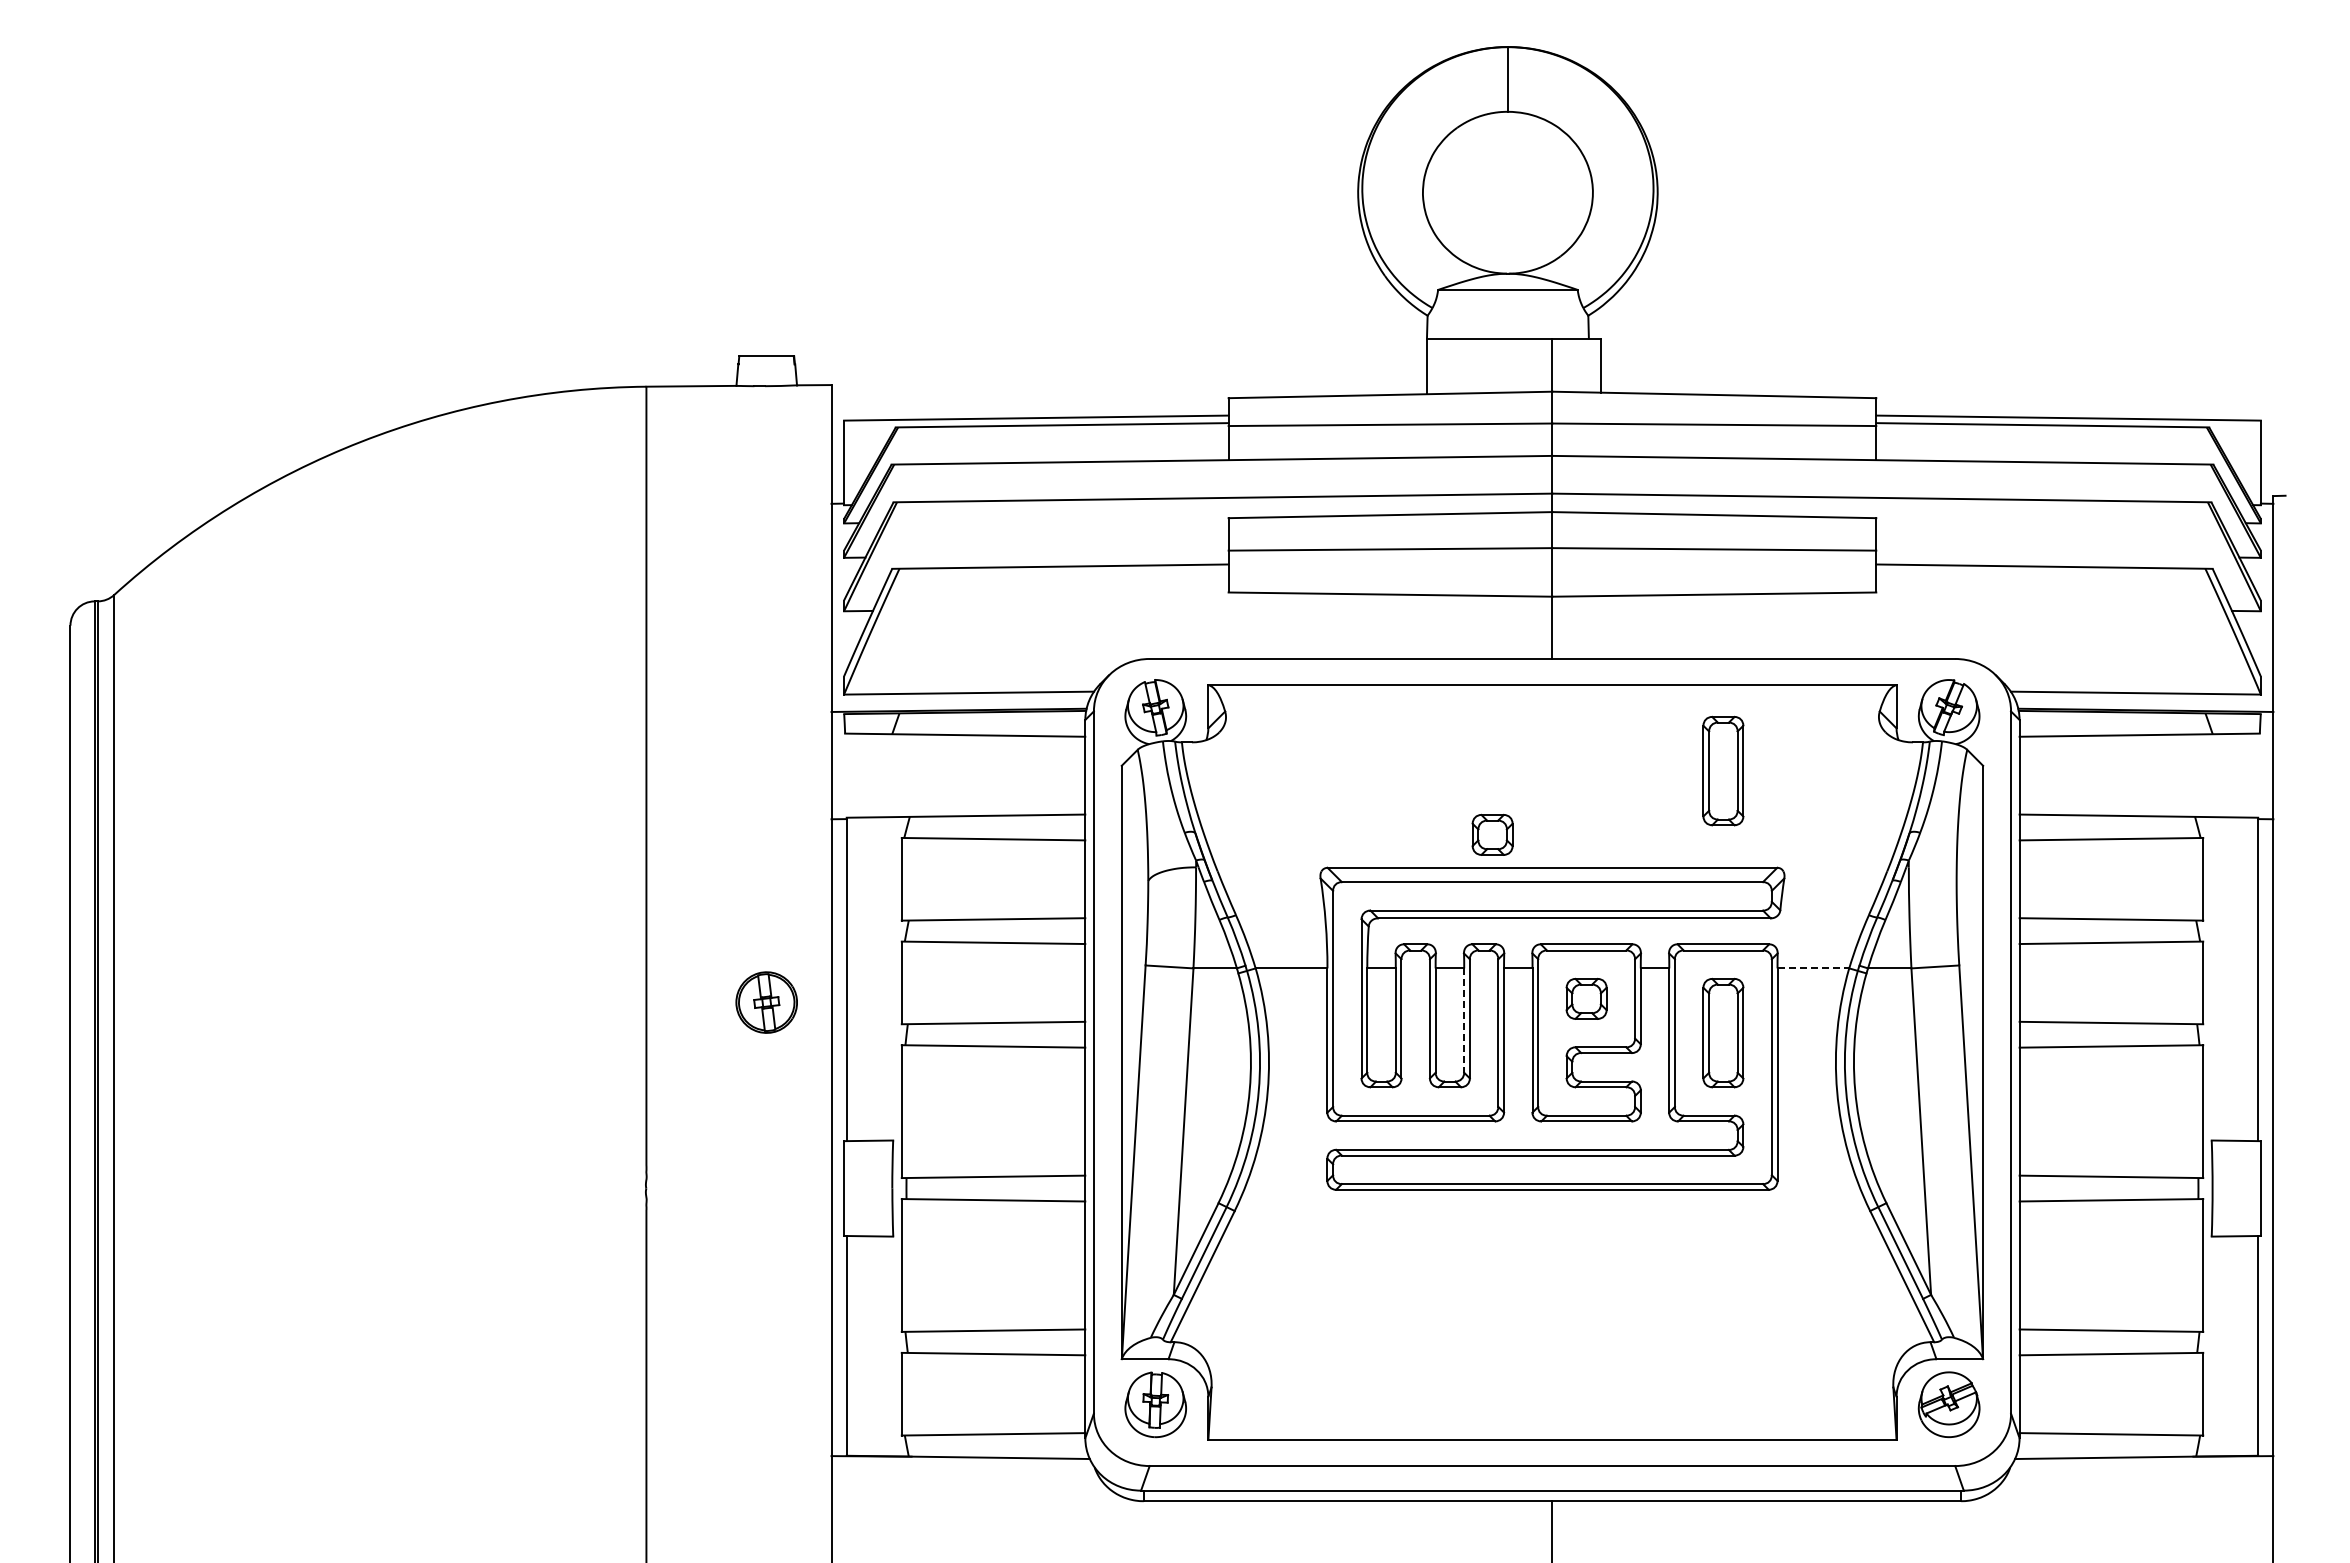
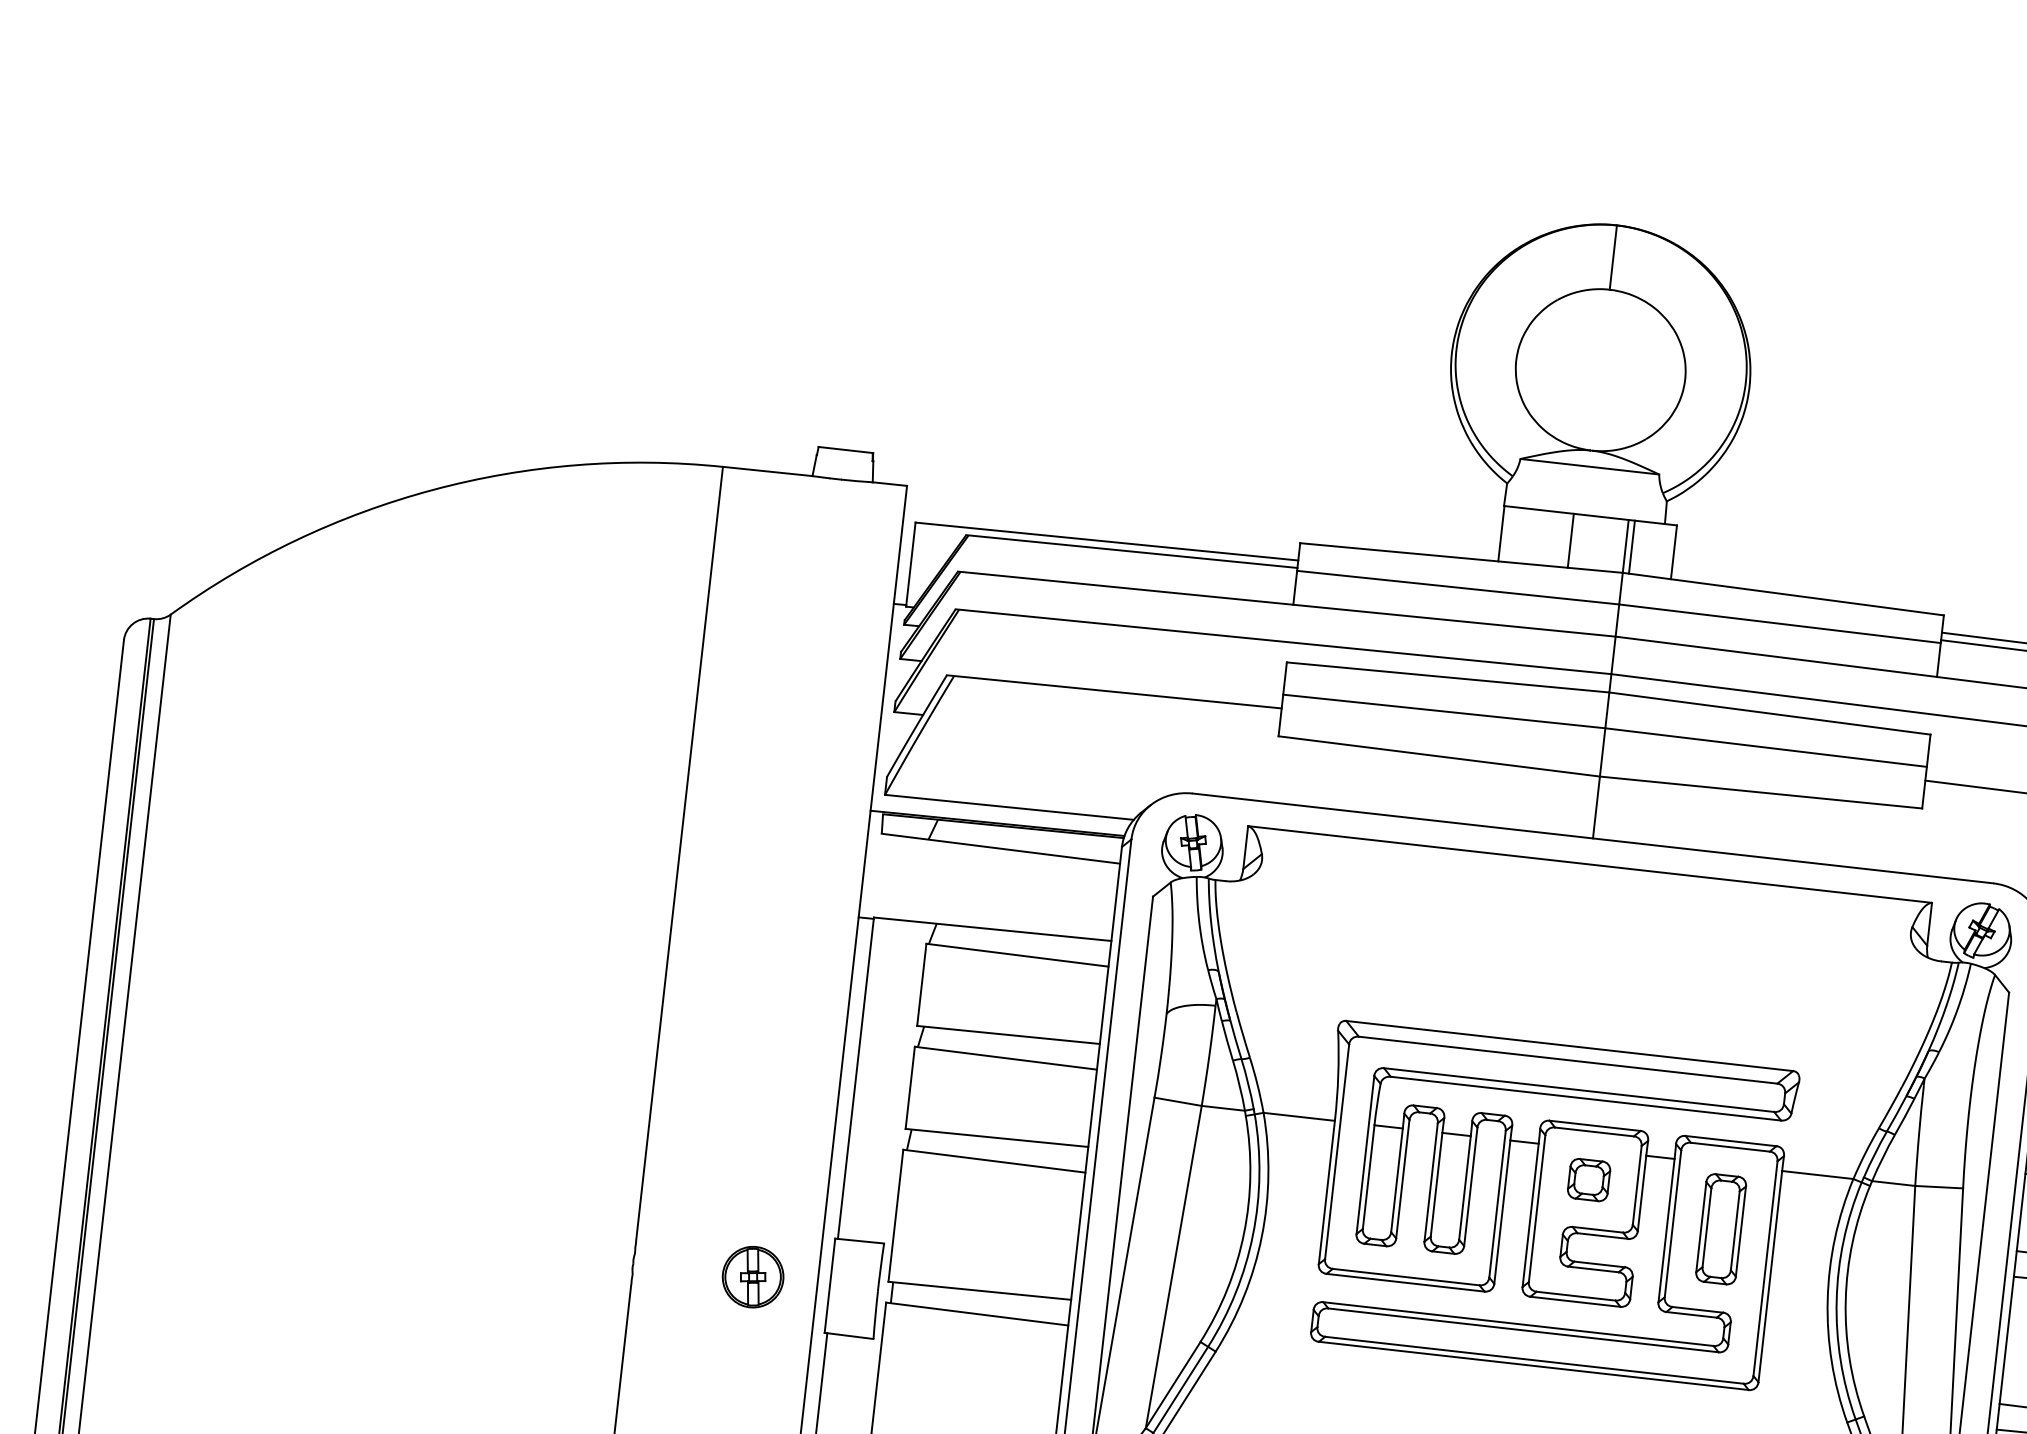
line: (1558, 364) -> (1631, 546), added
line: (1497, 365) -> (1571, 540), added
part: (1723, 770) -> (1750, 968), removed
part: (1492, 834) -> (1513, 1006), removed
line: (1813, 968) -> (1817, 1175), dashed -> solid
part: (766, 1002) -> (752, 1277), moved
line: (1464, 1021) -> (1465, 1188), dashed -> solid

